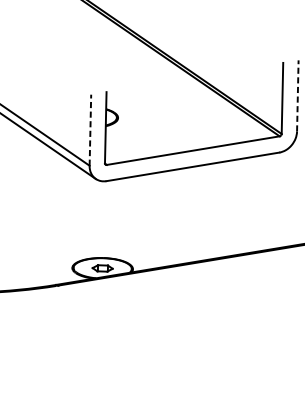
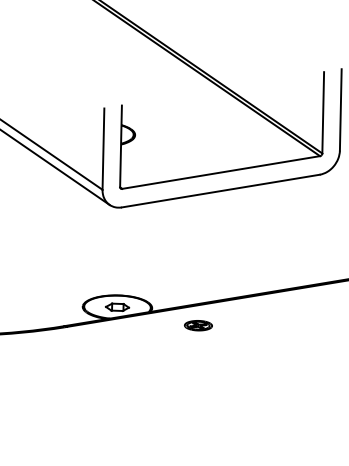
line: (297, 95) -> (340, 109), dashed -> solid
line: (90, 130) -> (103, 149), dashed -> solid
part: (173, 284) -> (198, 325), added

